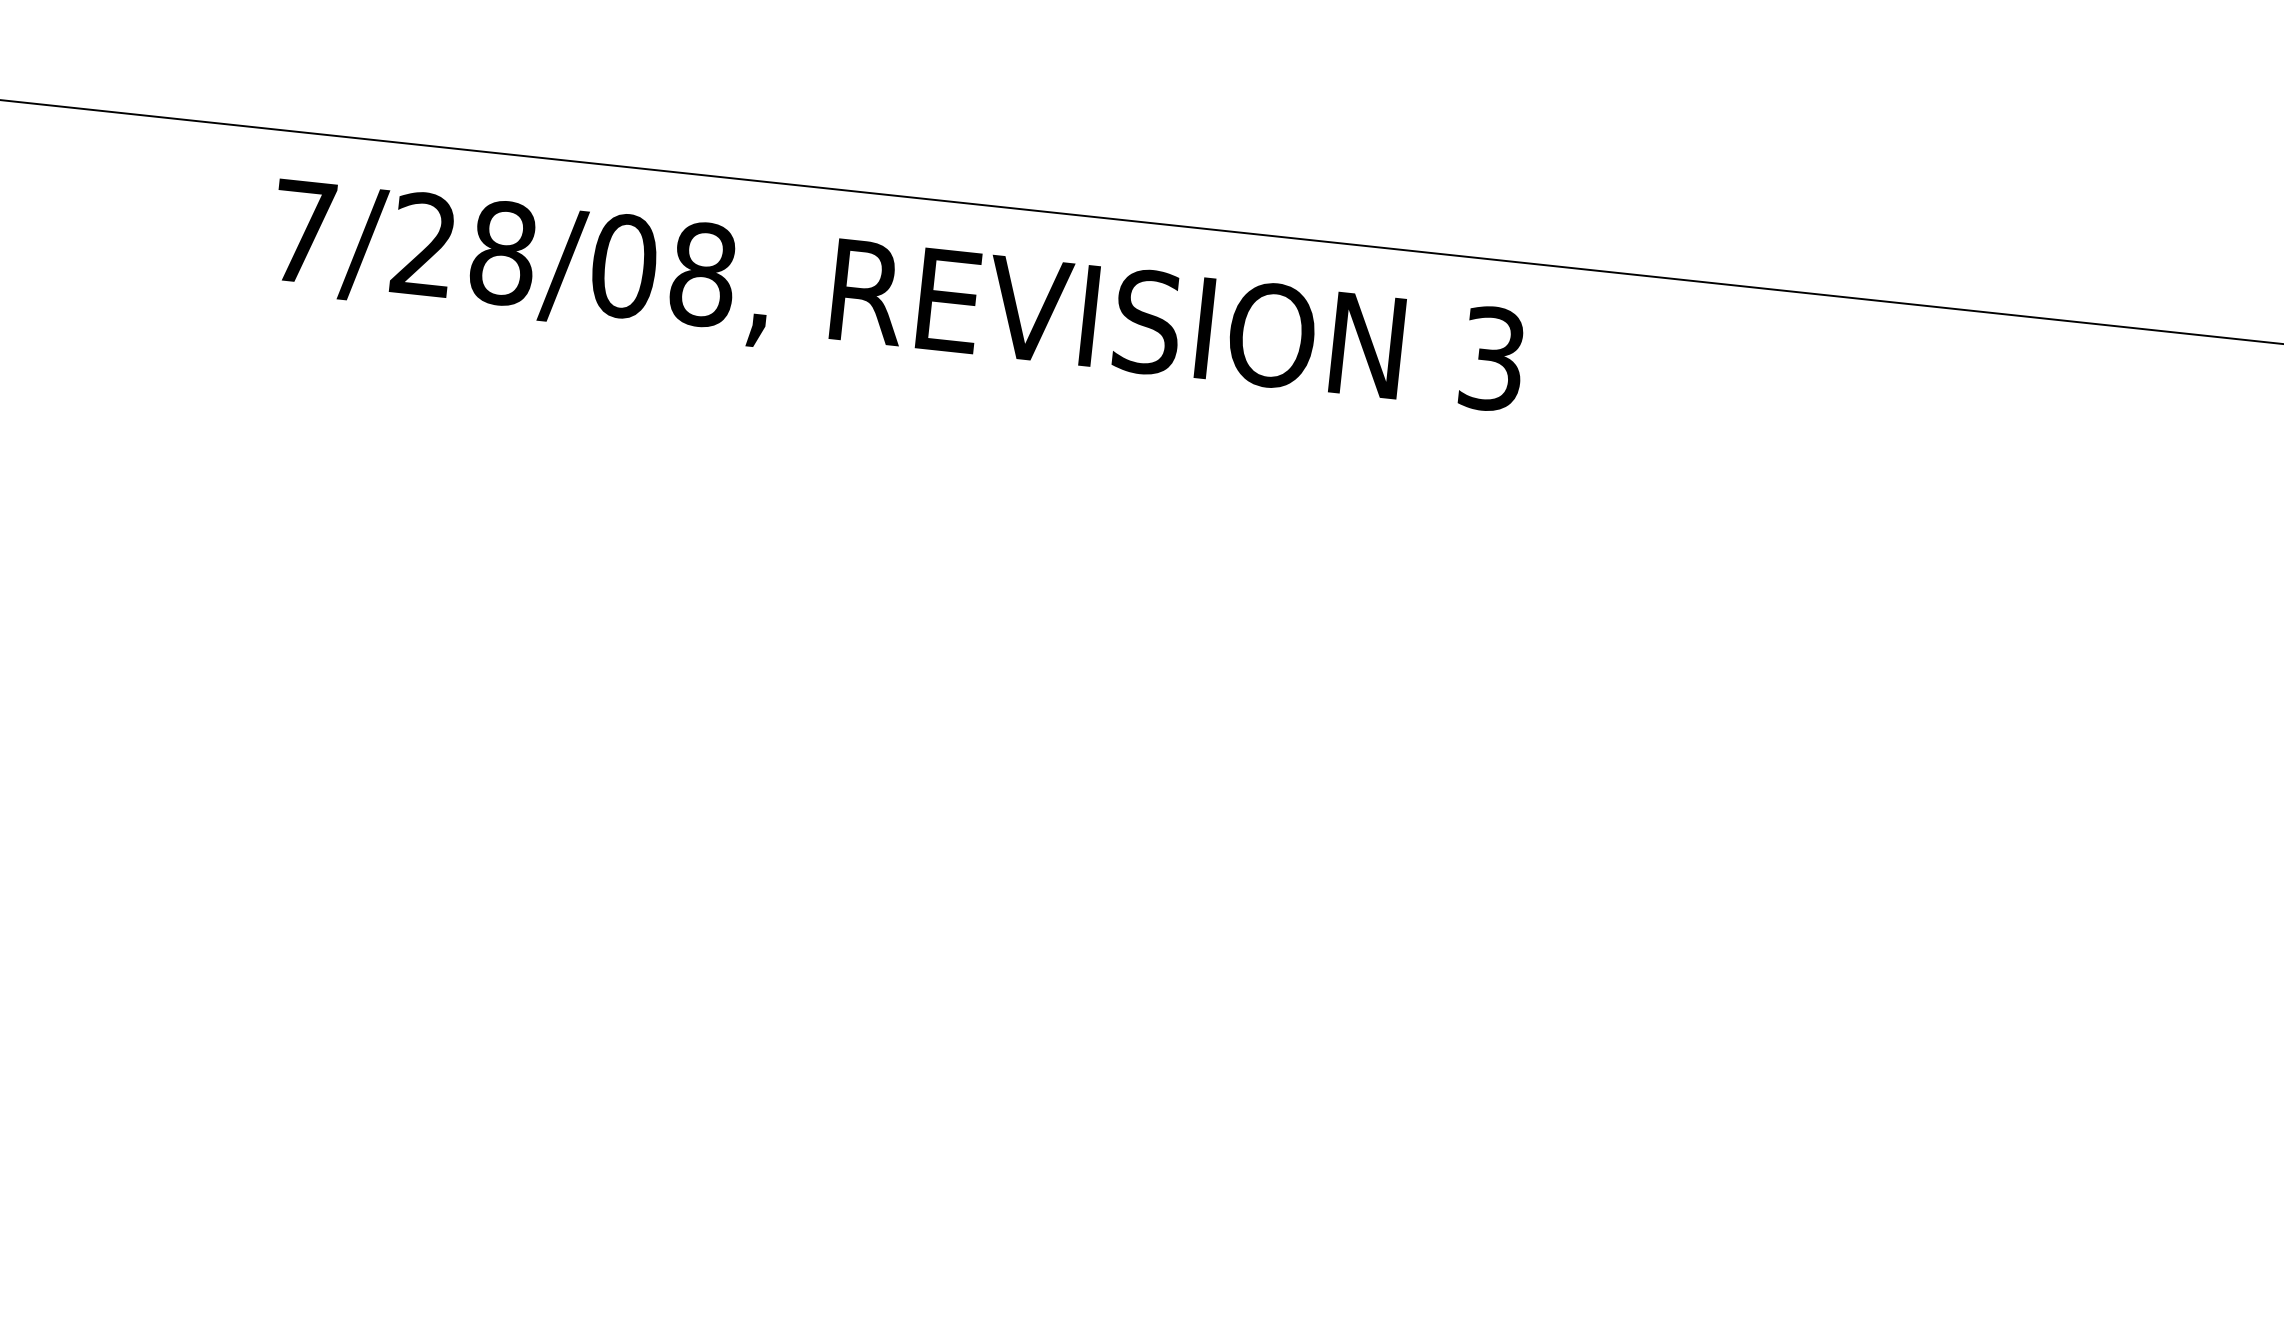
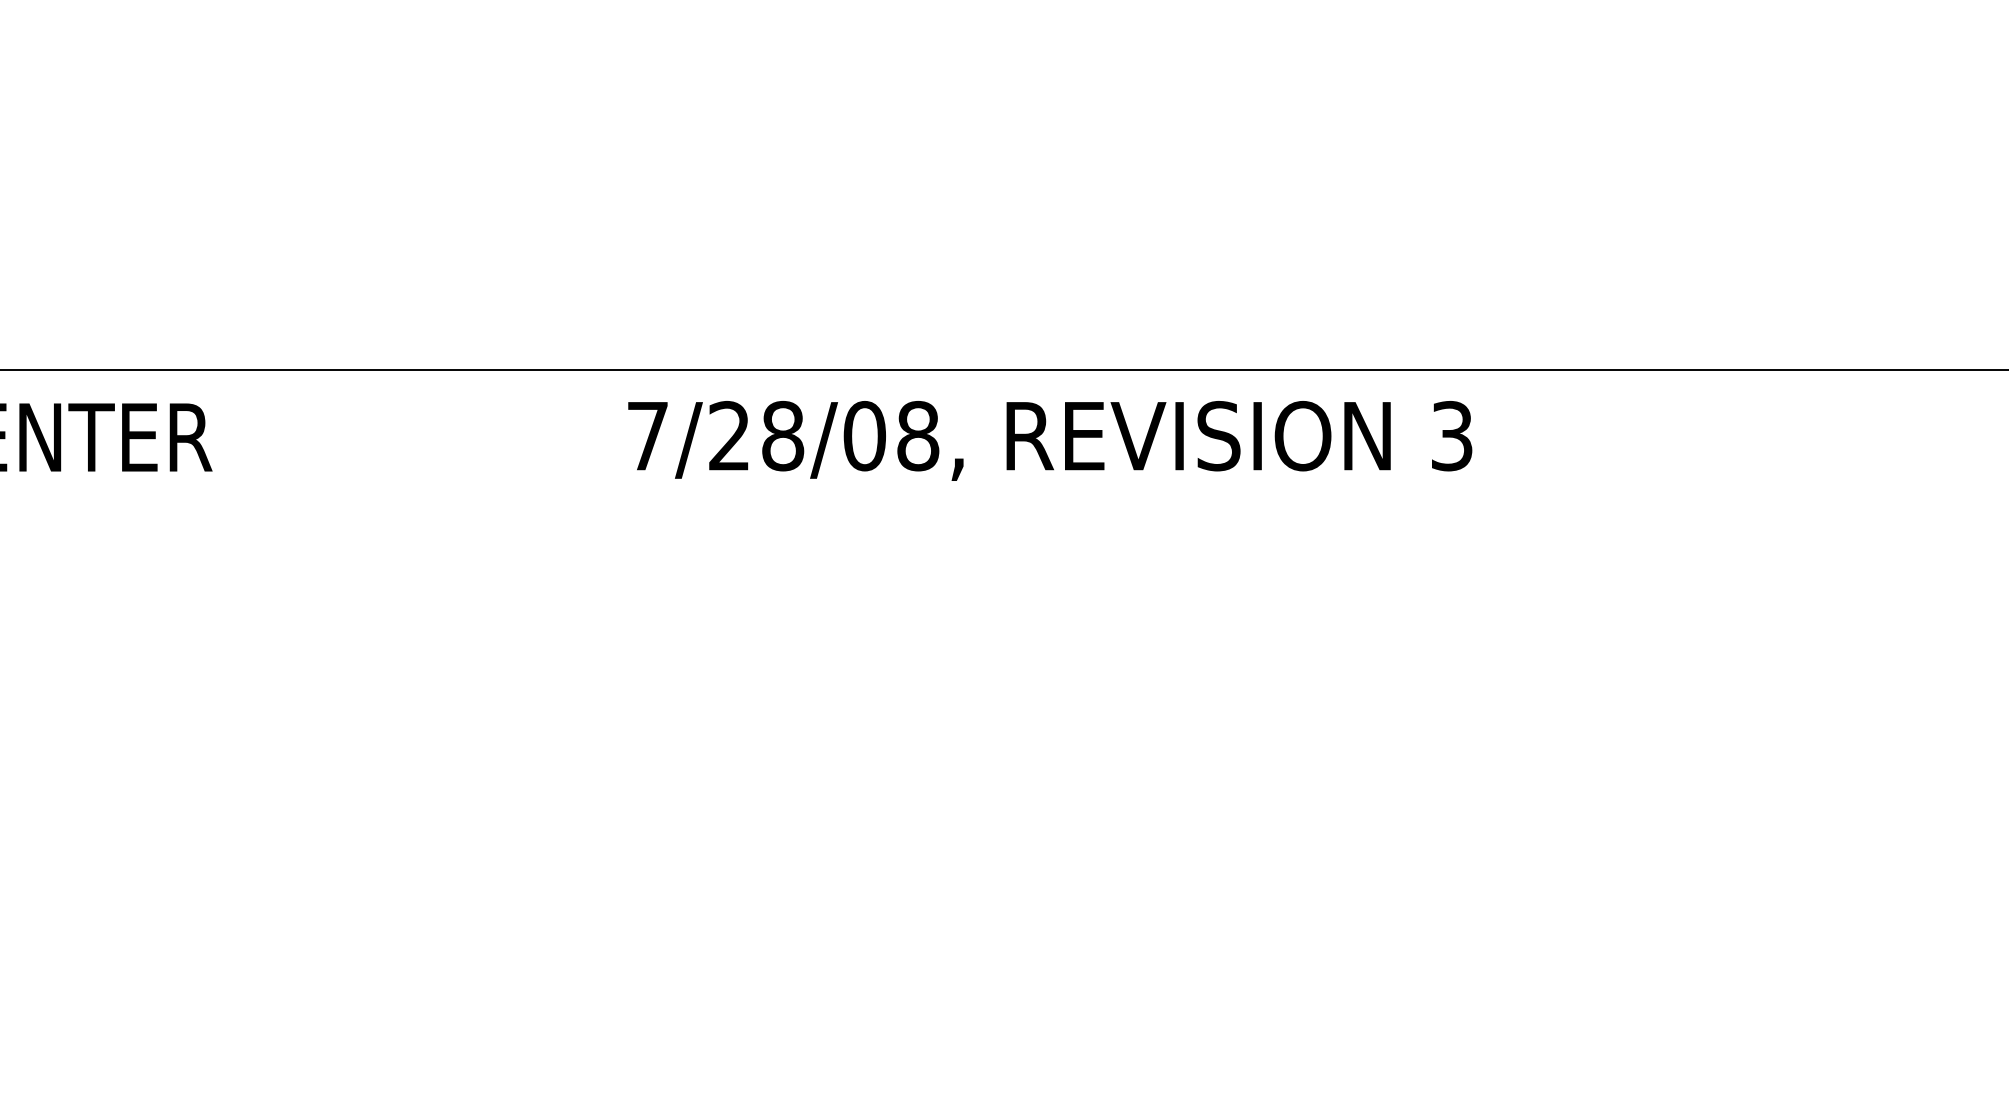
text: (898, 301) -> (1050, 440), moved

